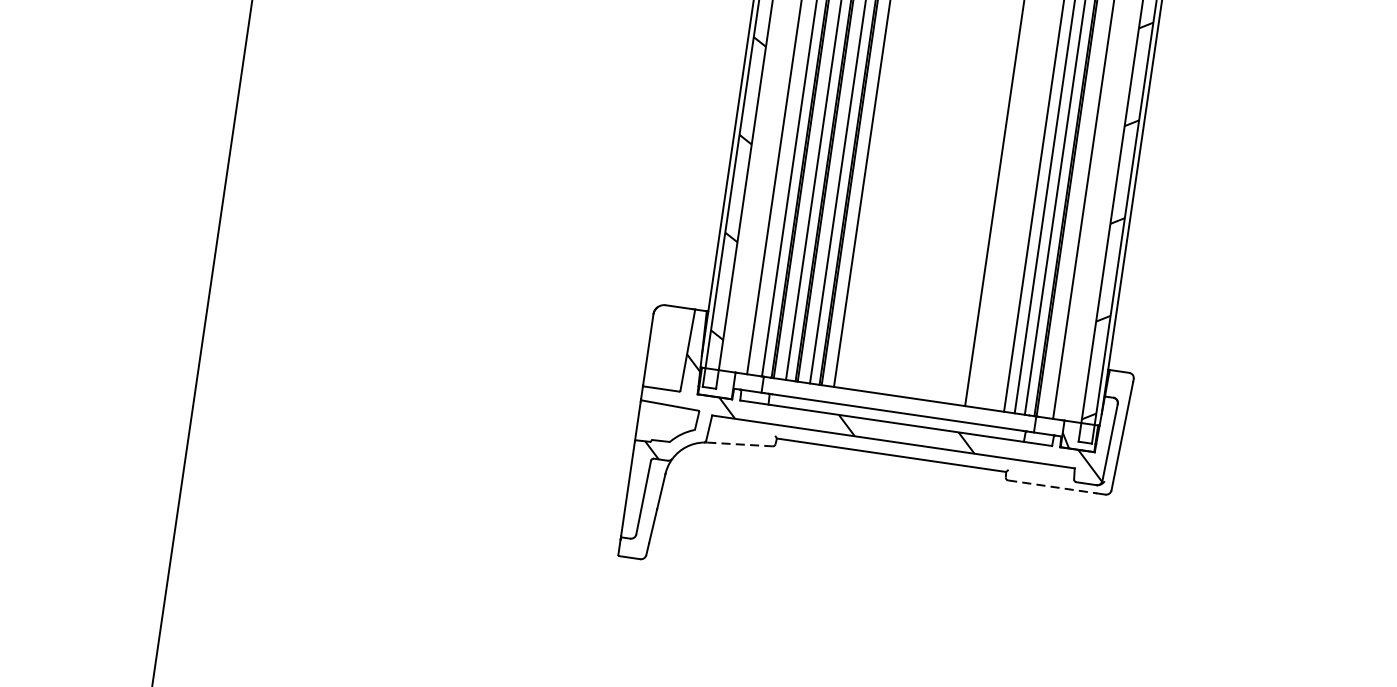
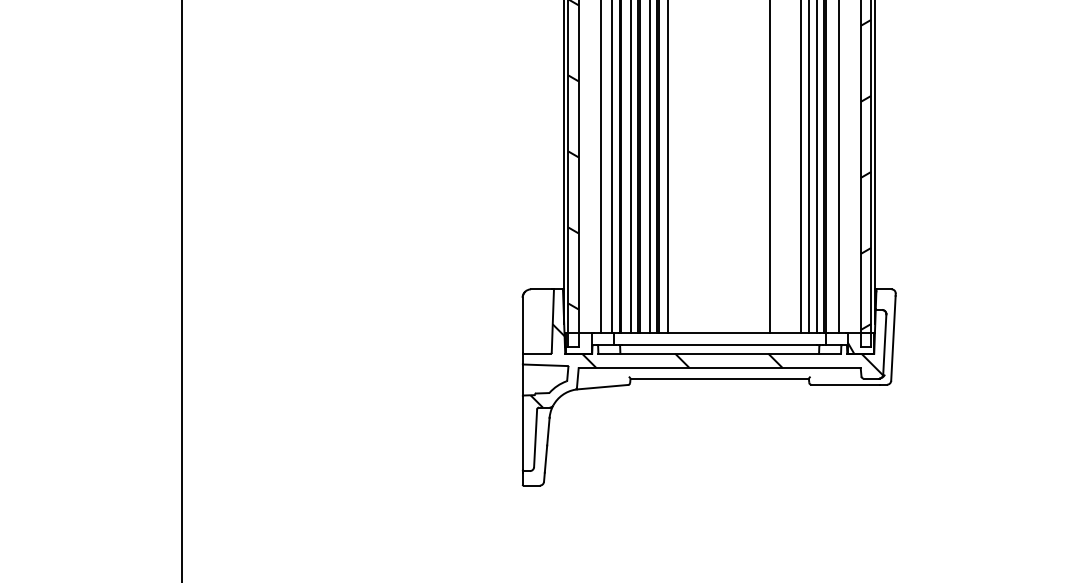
line: (740, 444) -> (603, 387), dashed -> solid
line: (1053, 486) -> (846, 384), dashed -> solid

